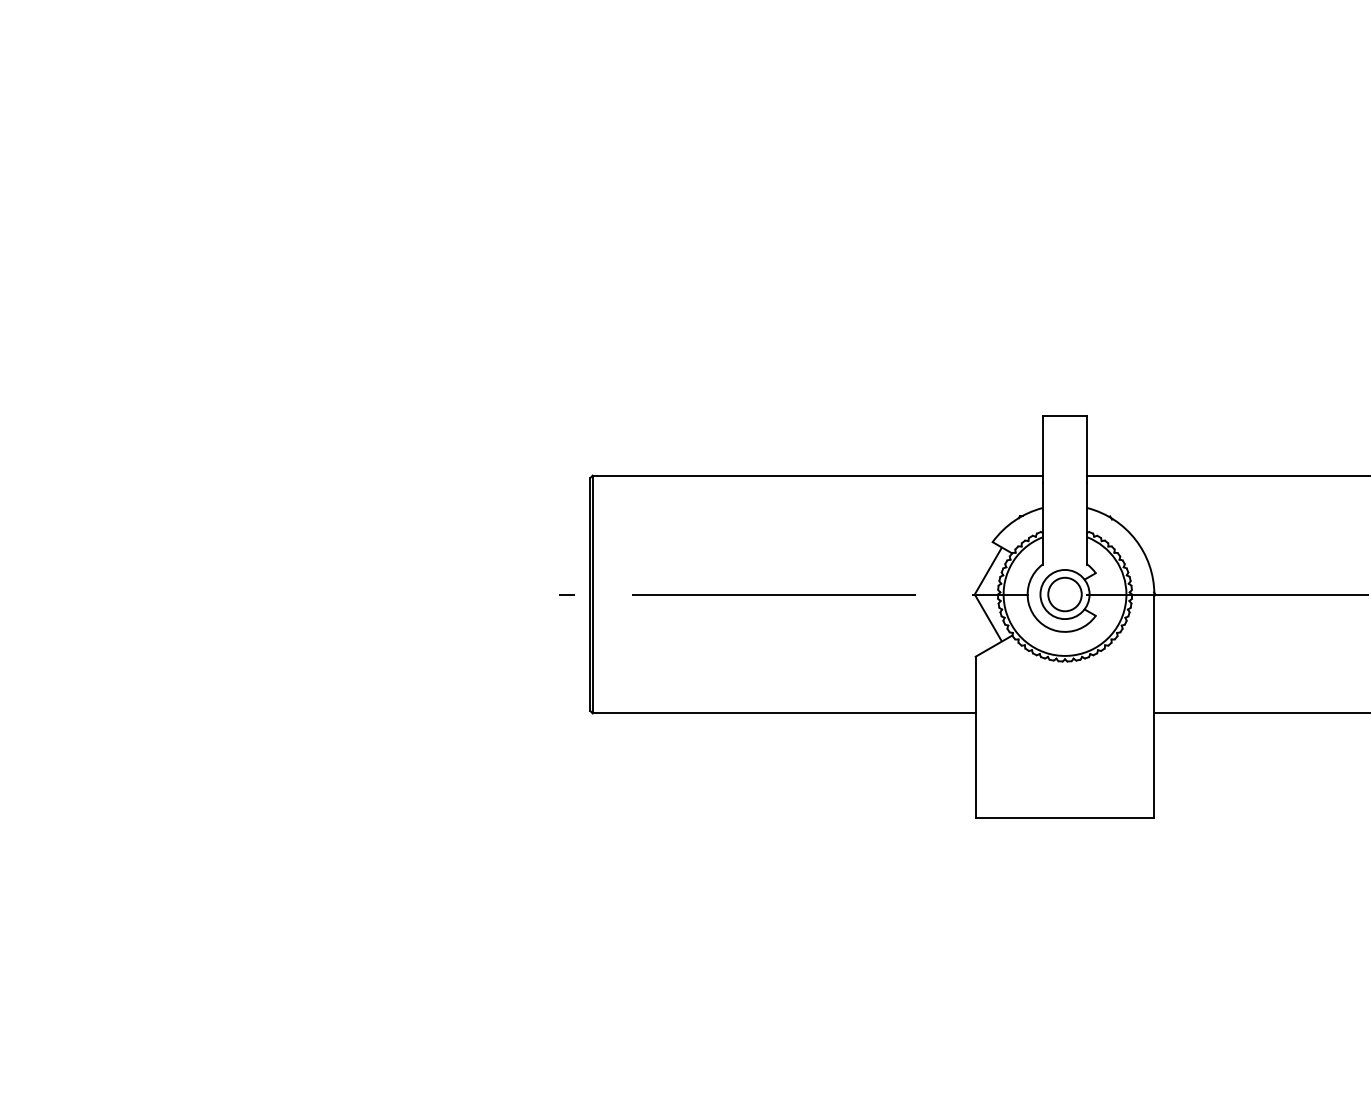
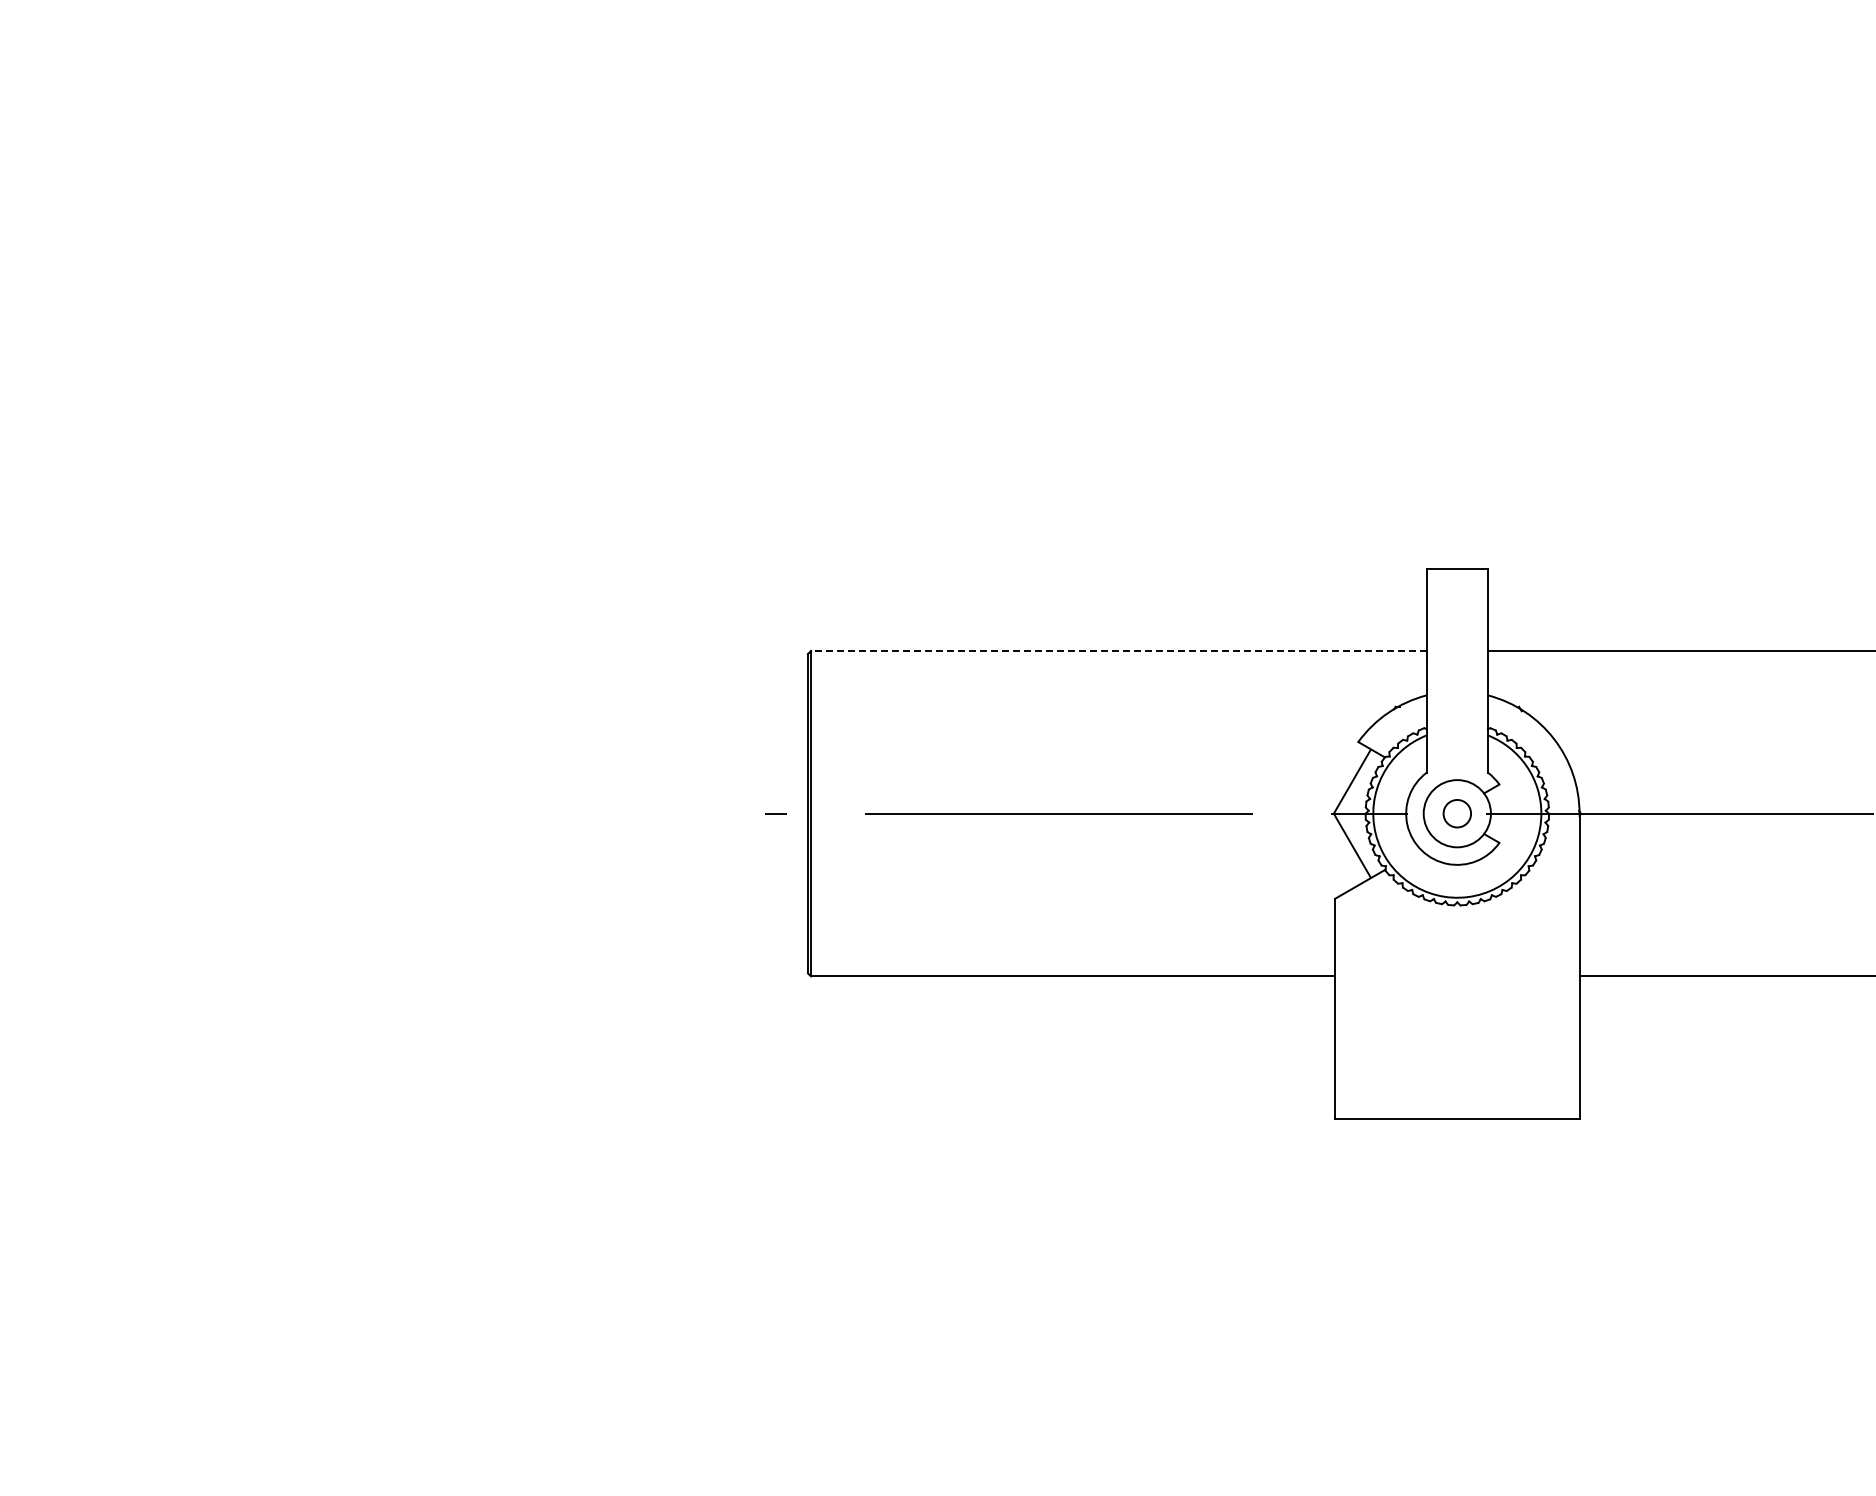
line: (817, 475) -> (1118, 651), solid -> dashed
circle: (1065, 594) -> (1457, 813), size x0.6

